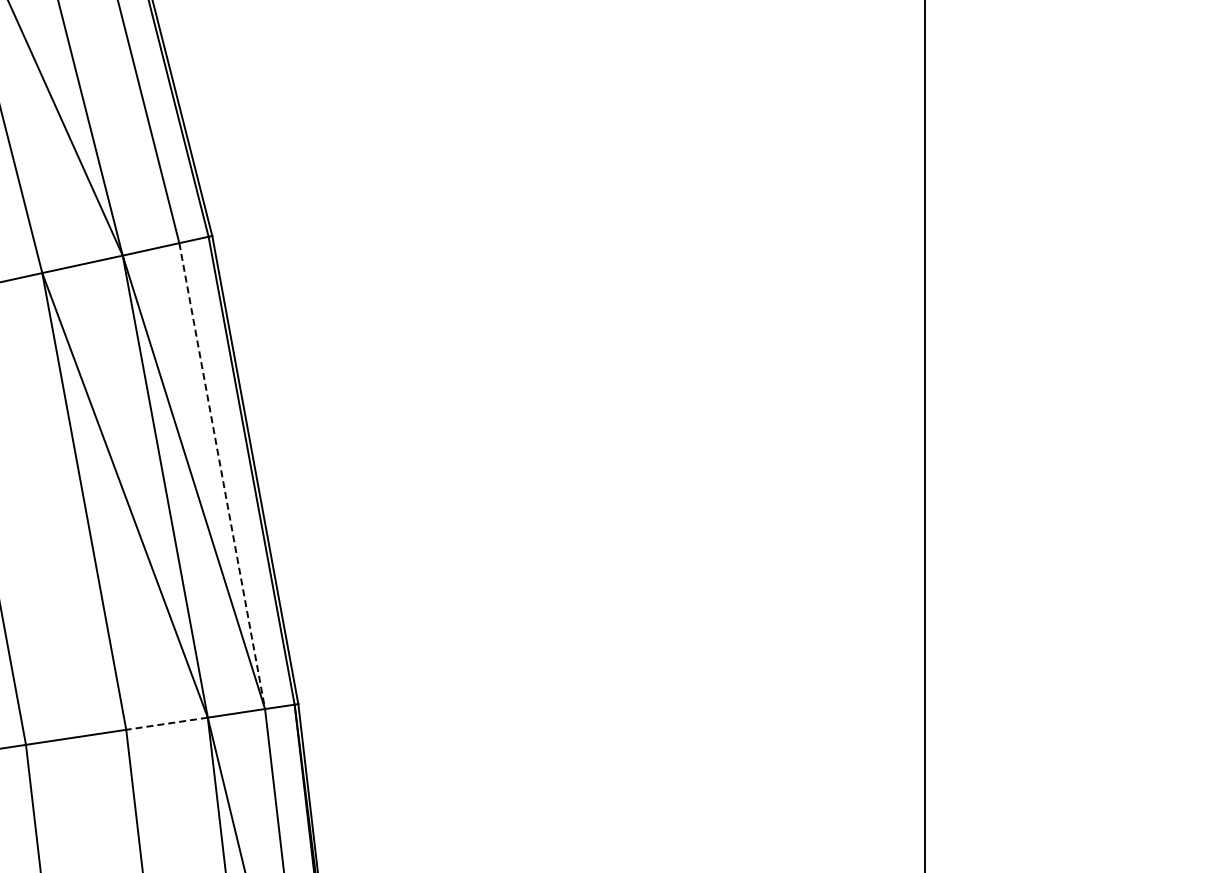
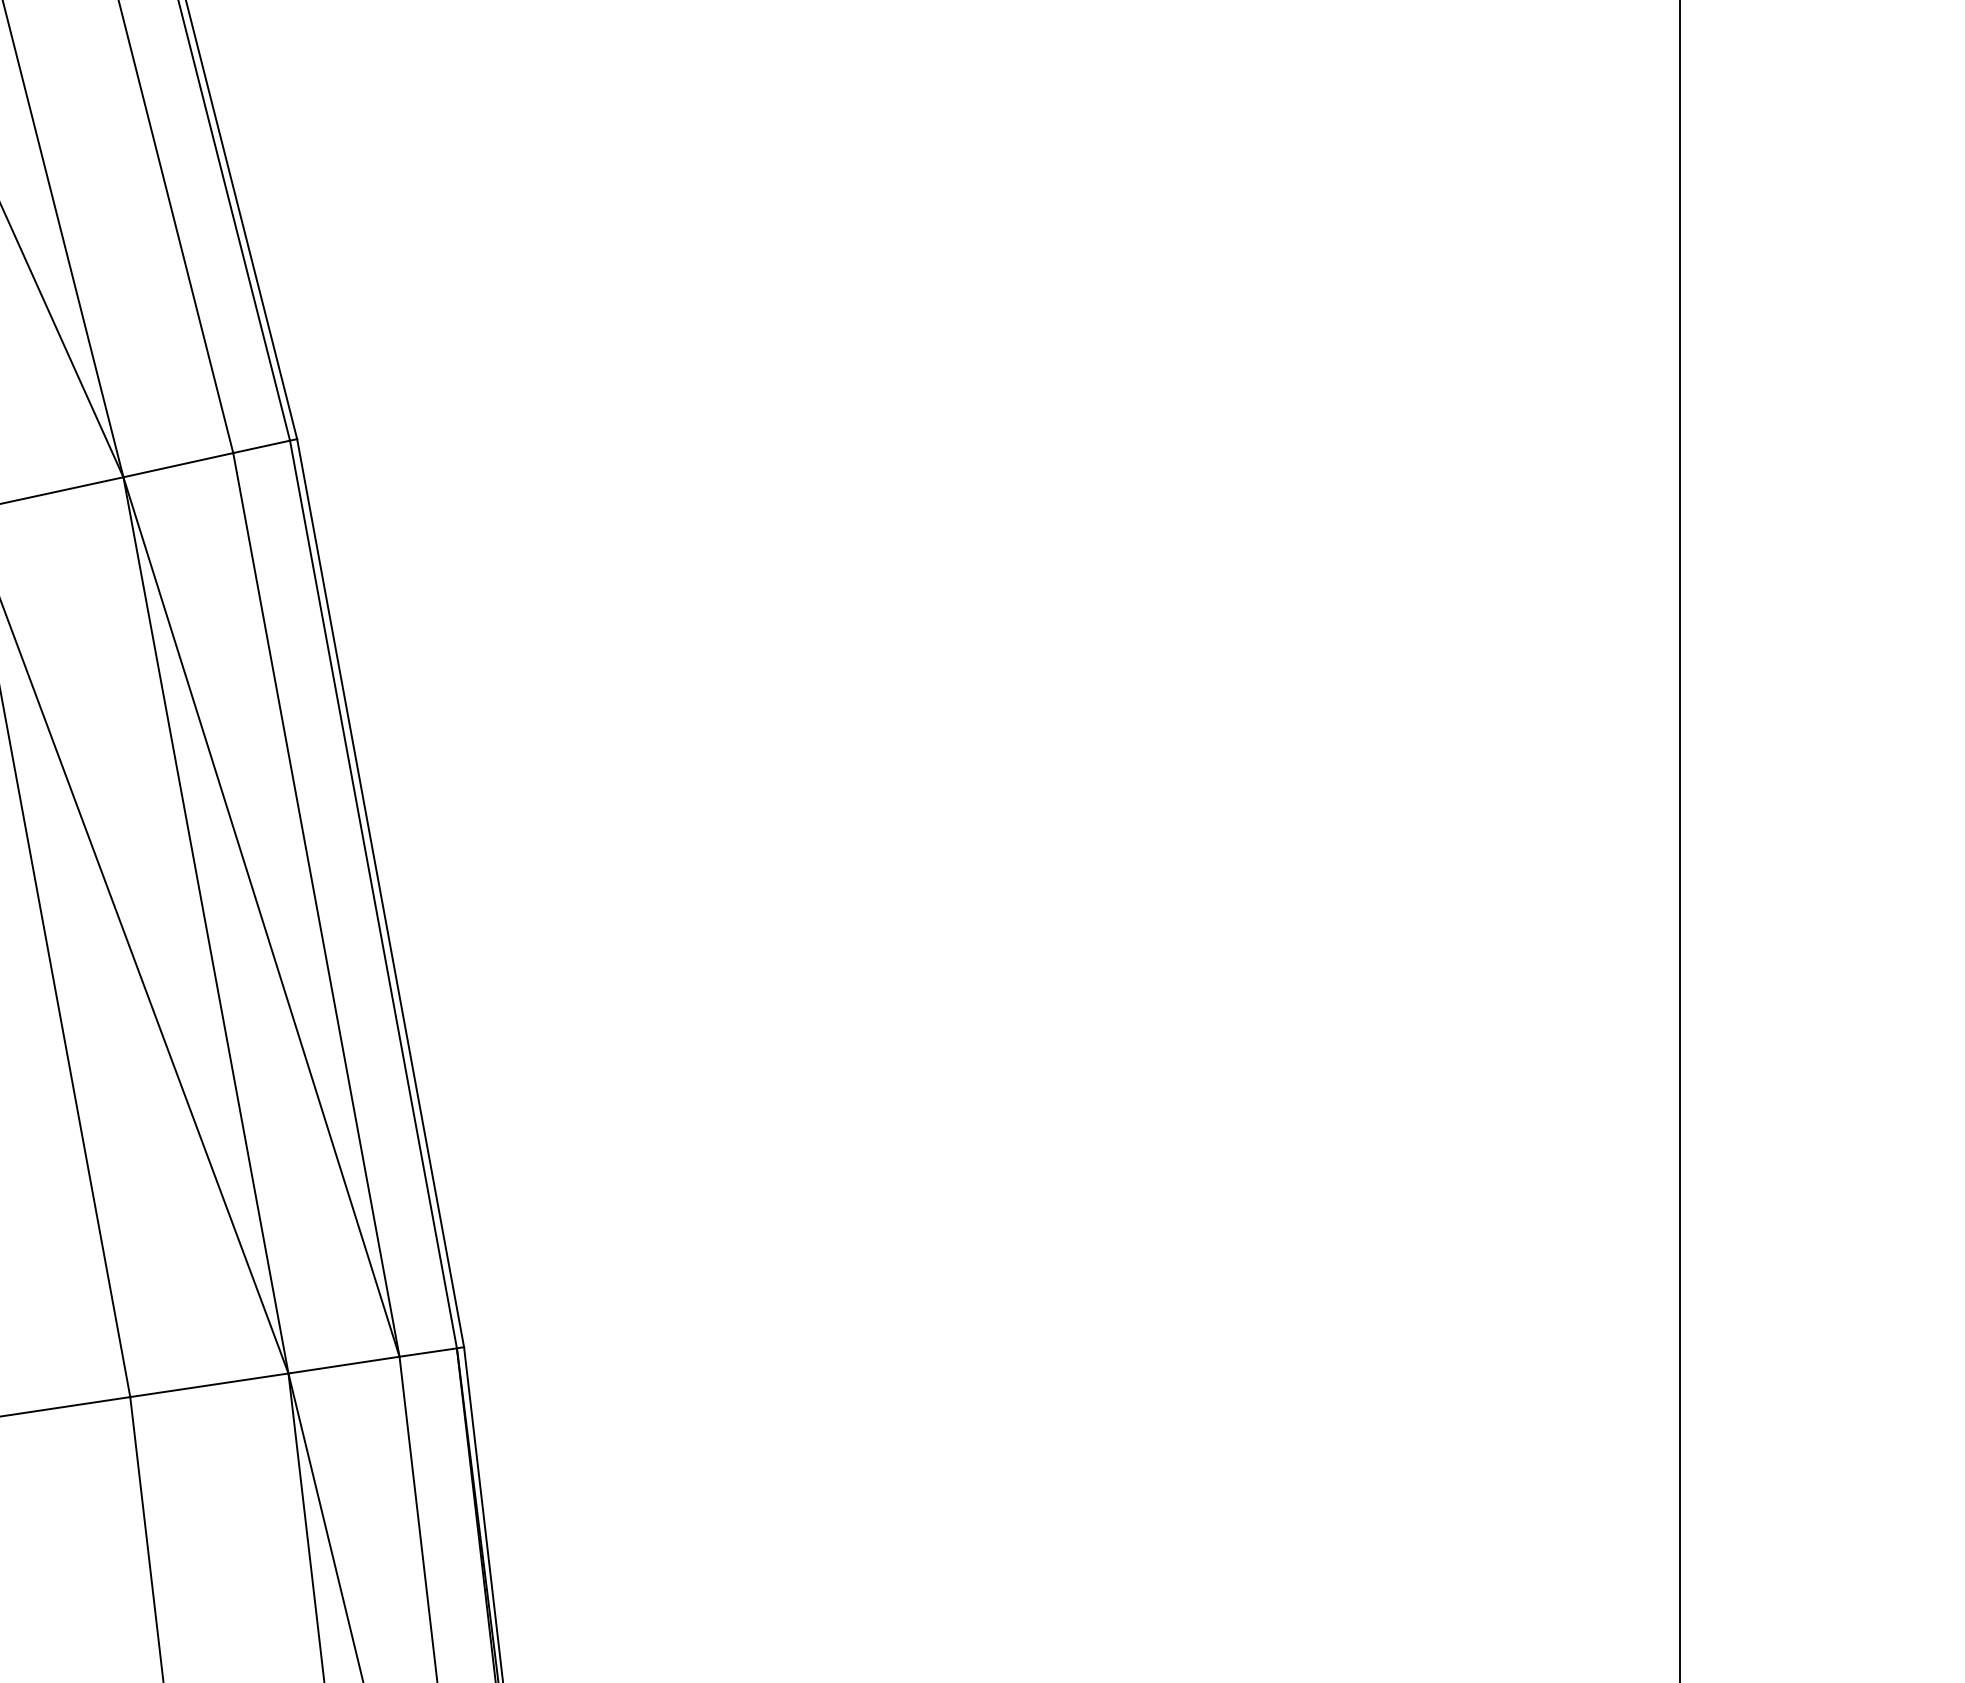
line: (222, 476) -> (316, 905), dashed -> solid
line: (166, 723) -> (208, 1384), dashed -> solid

